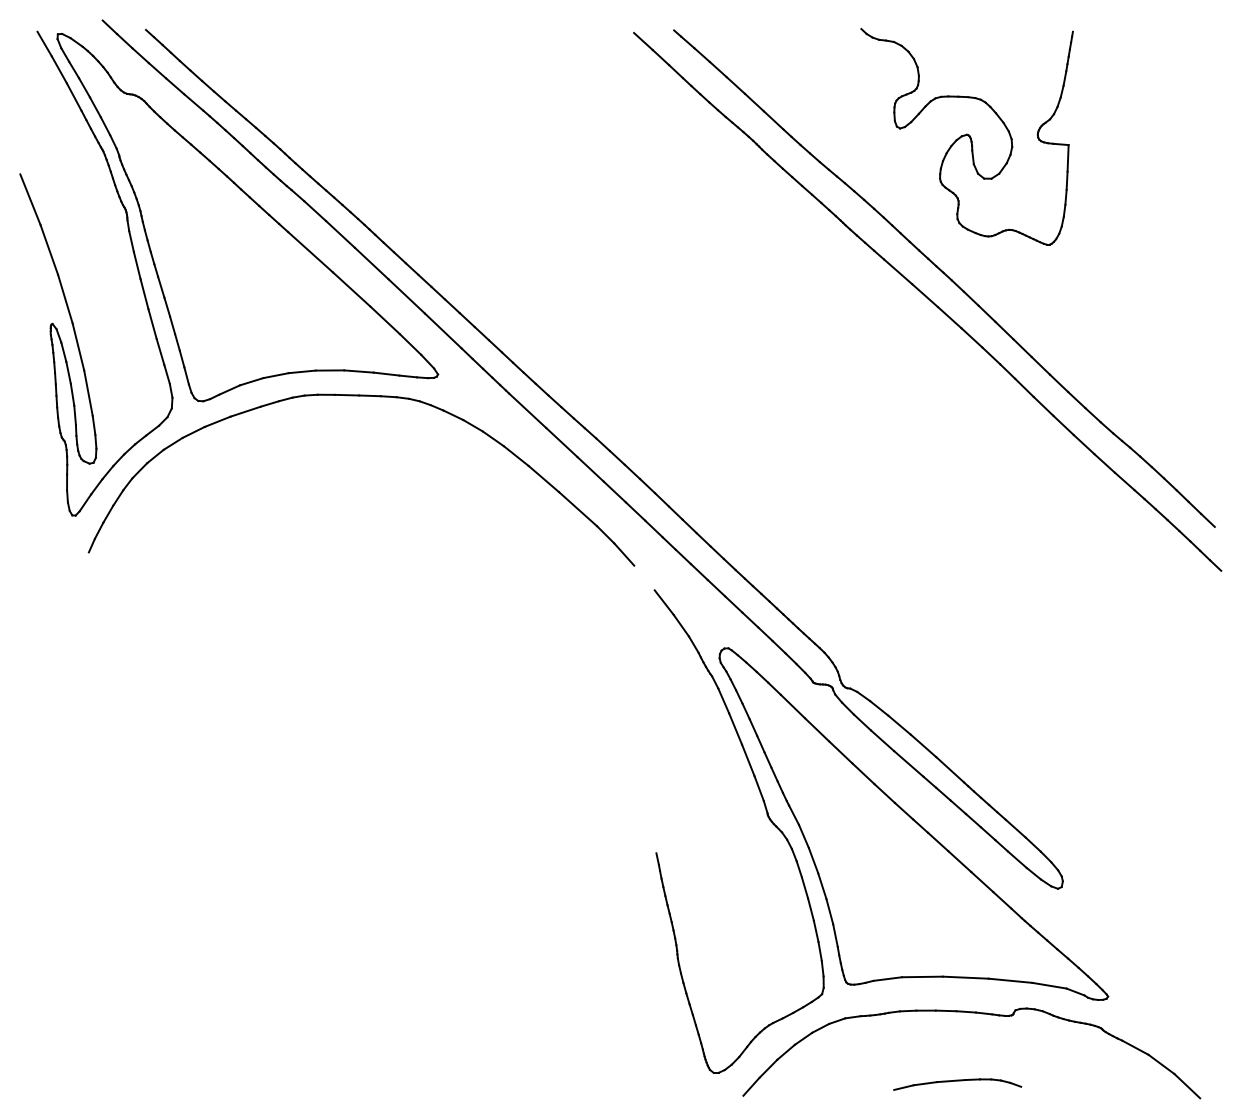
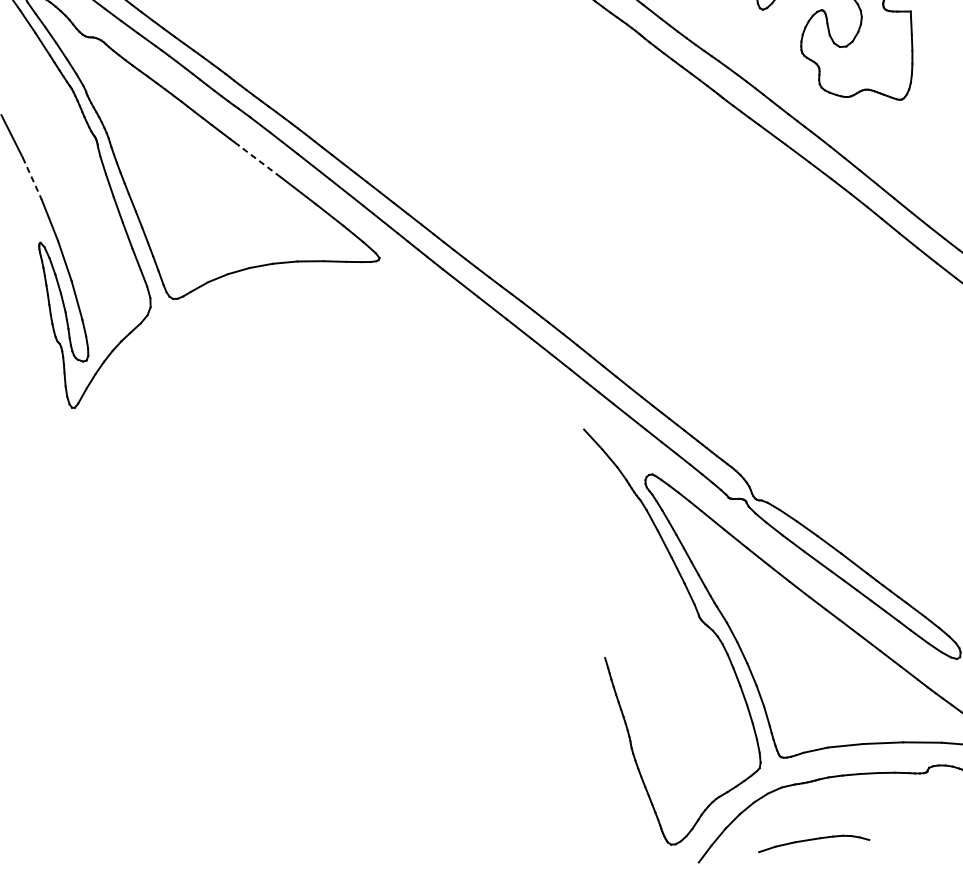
line: (49, 250) -> (32, 179), solid -> dashed
line: (310, 251) -> (259, 160), solid -> dashed
part: (361, 396) -> (314, 282), removed
part: (957, 1084) -> (813, 842), moved

